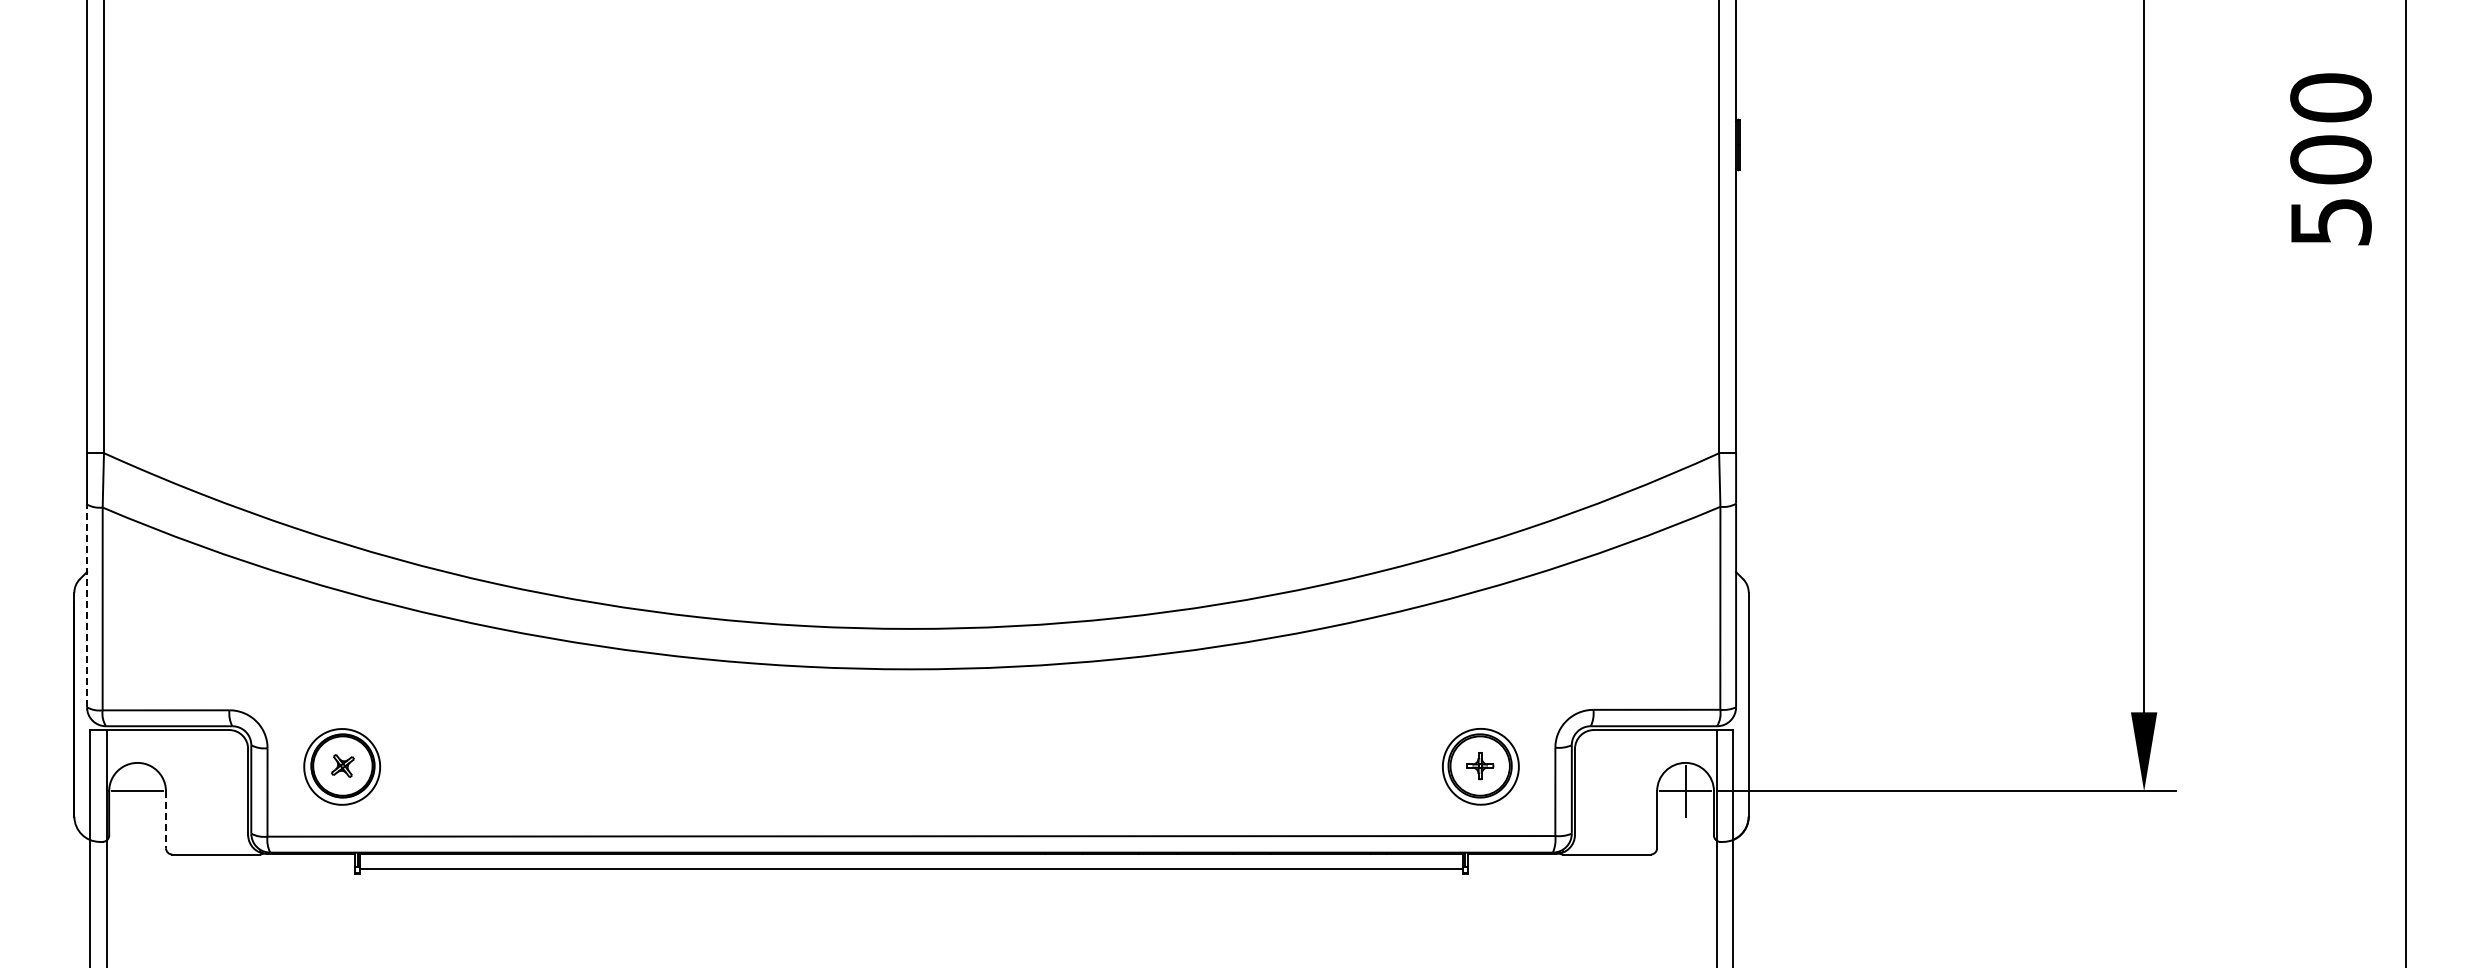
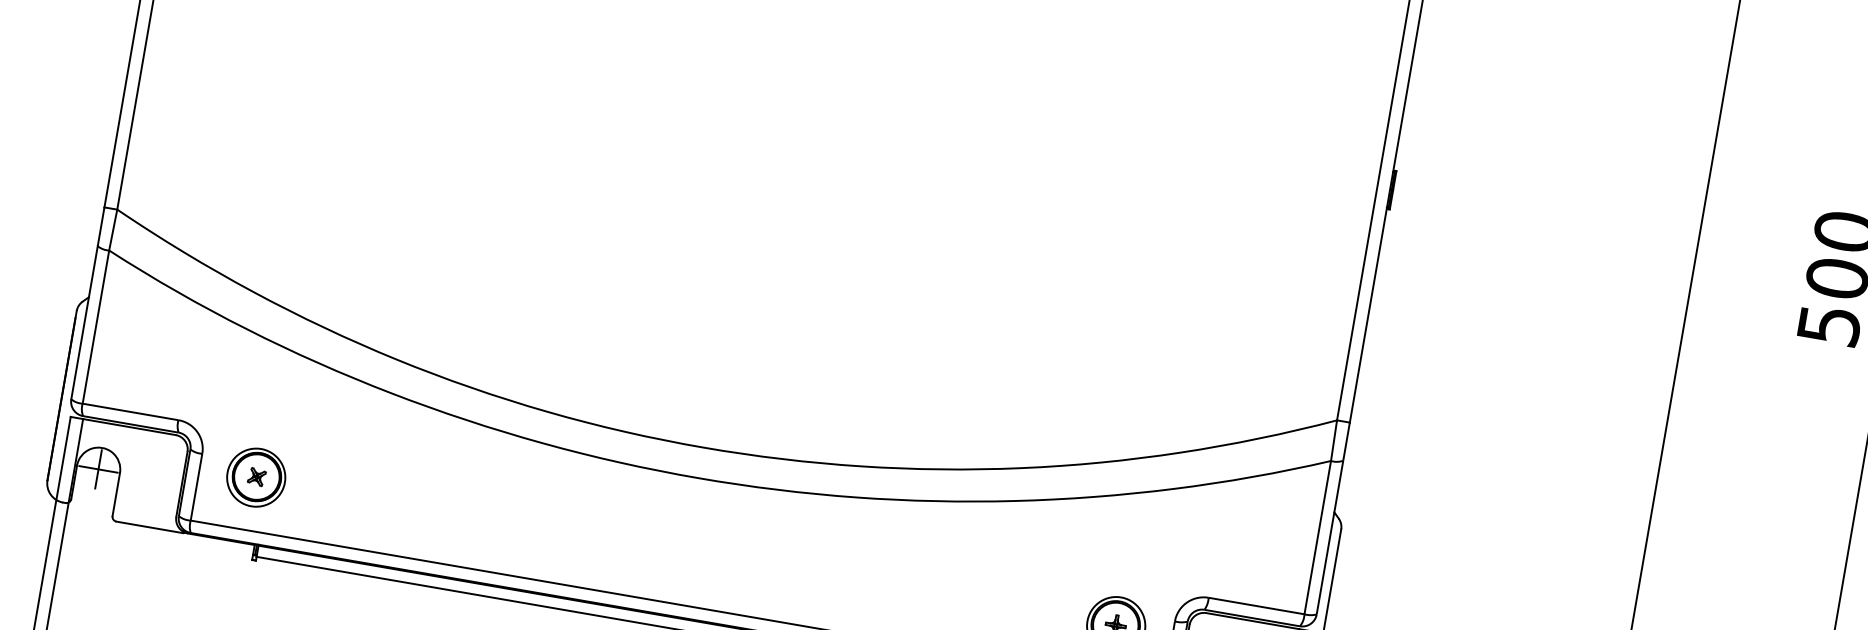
line: (87, 605) -> (84, 322), dashed -> solid
line: (137, 791) -> (98, 469), added
line: (166, 820) -> (116, 495), dashed -> solid

